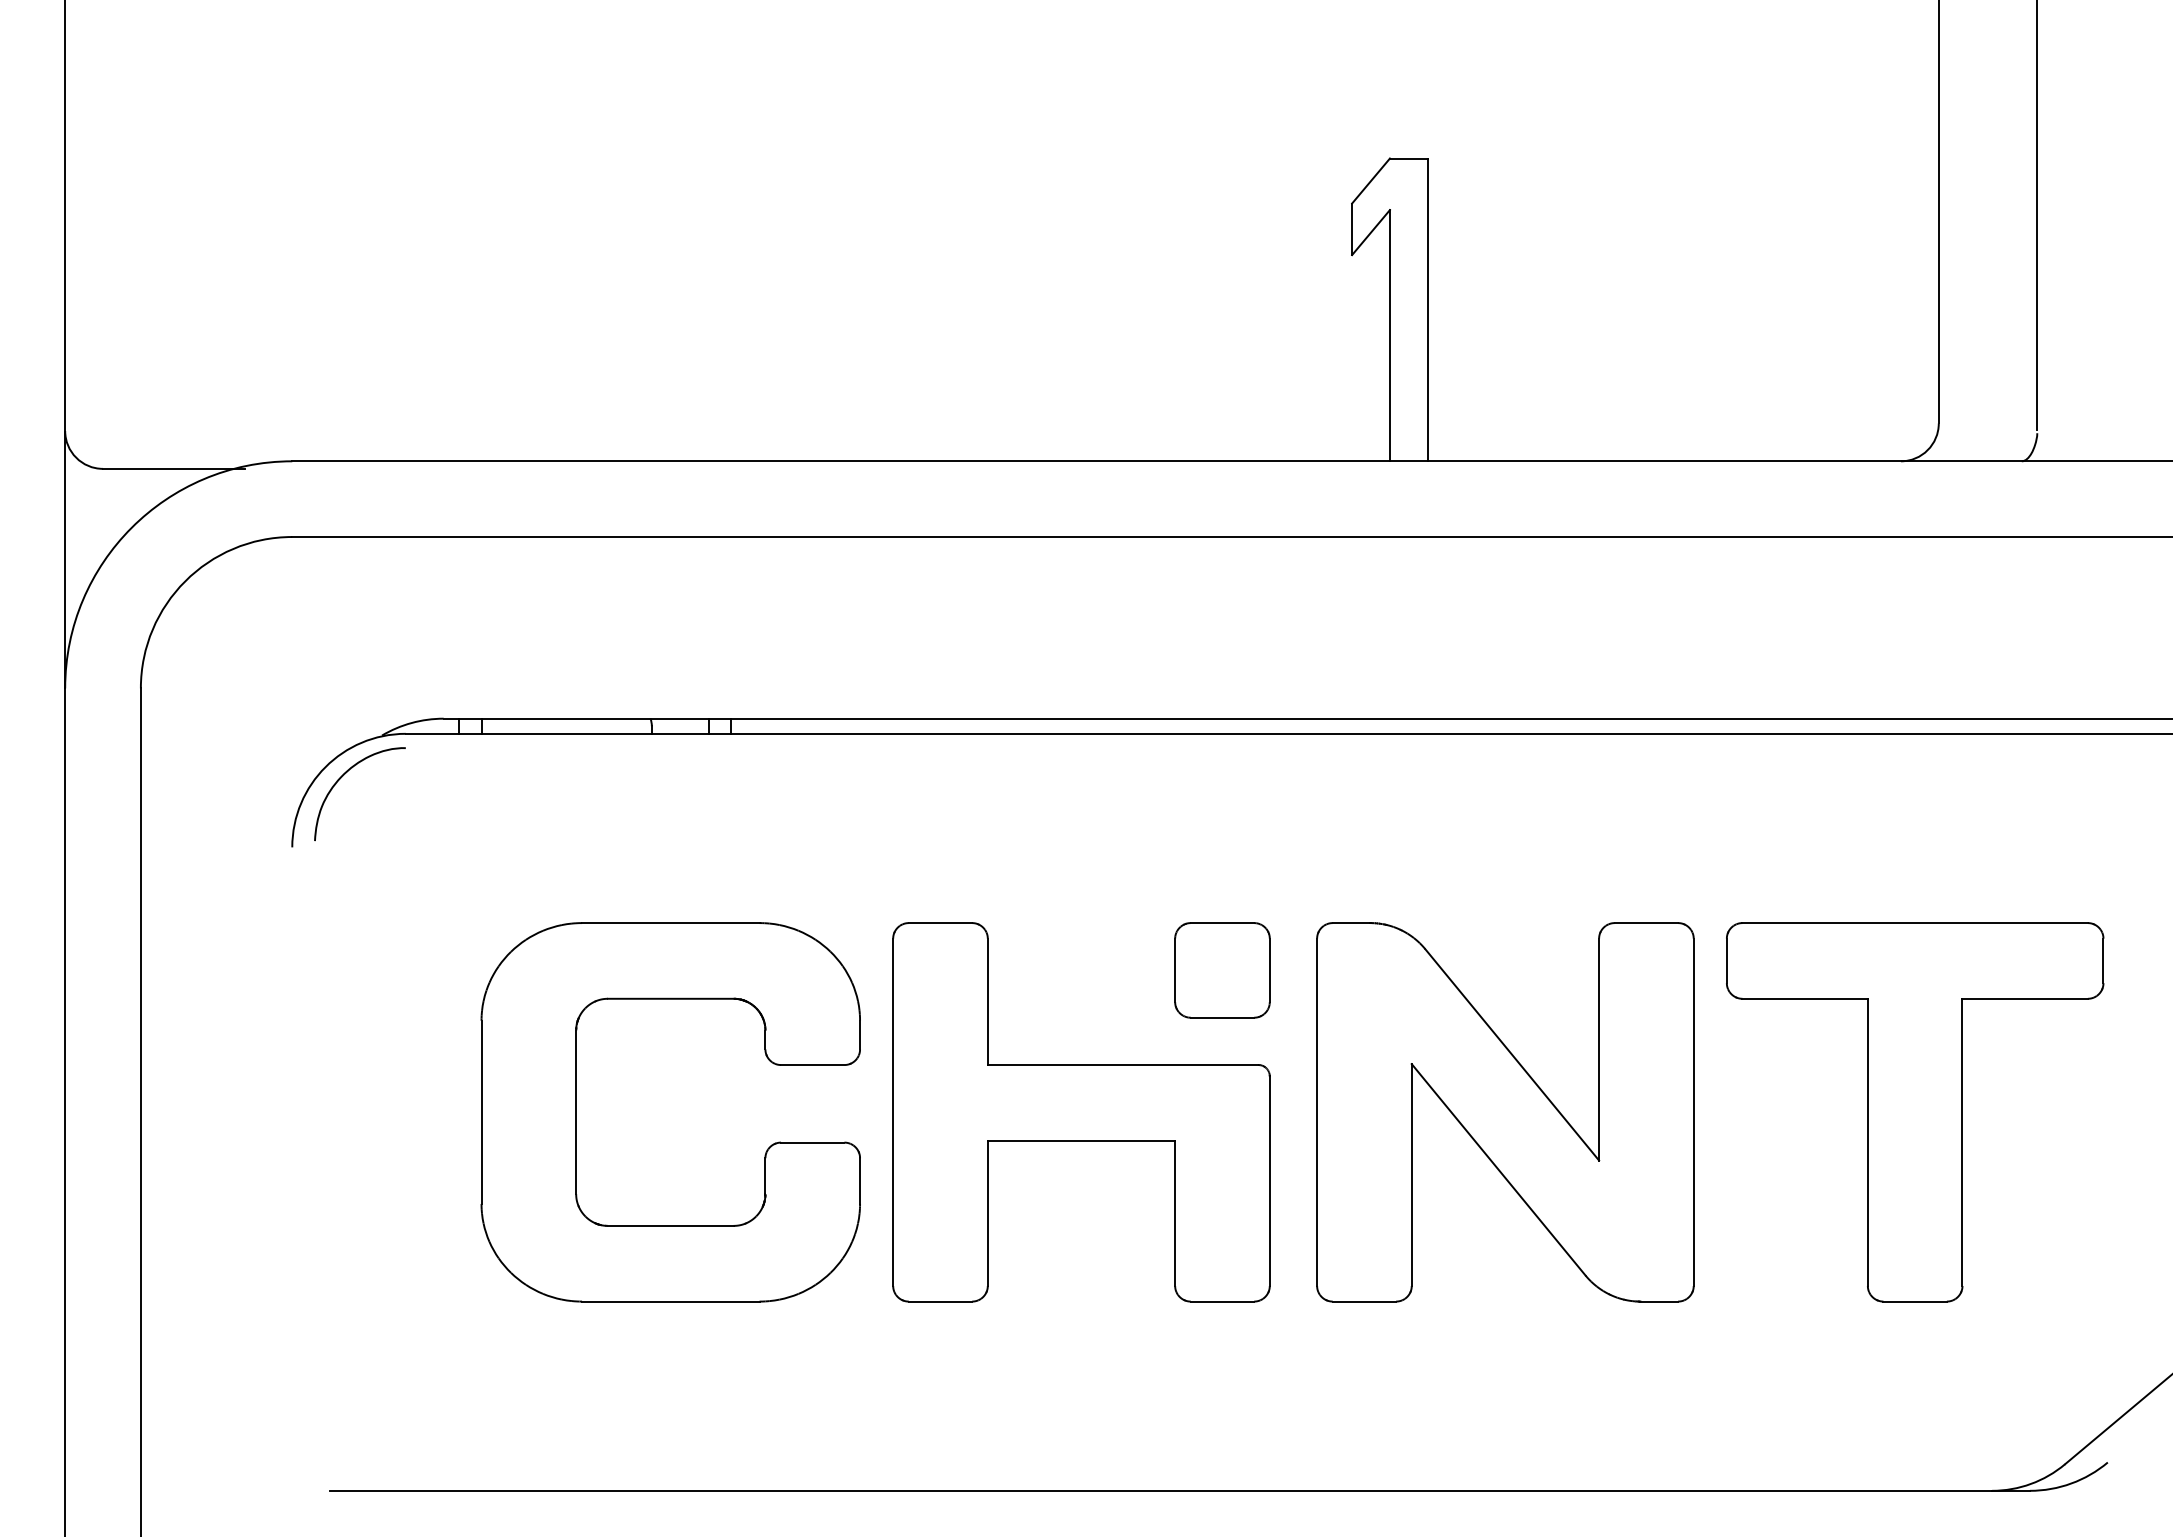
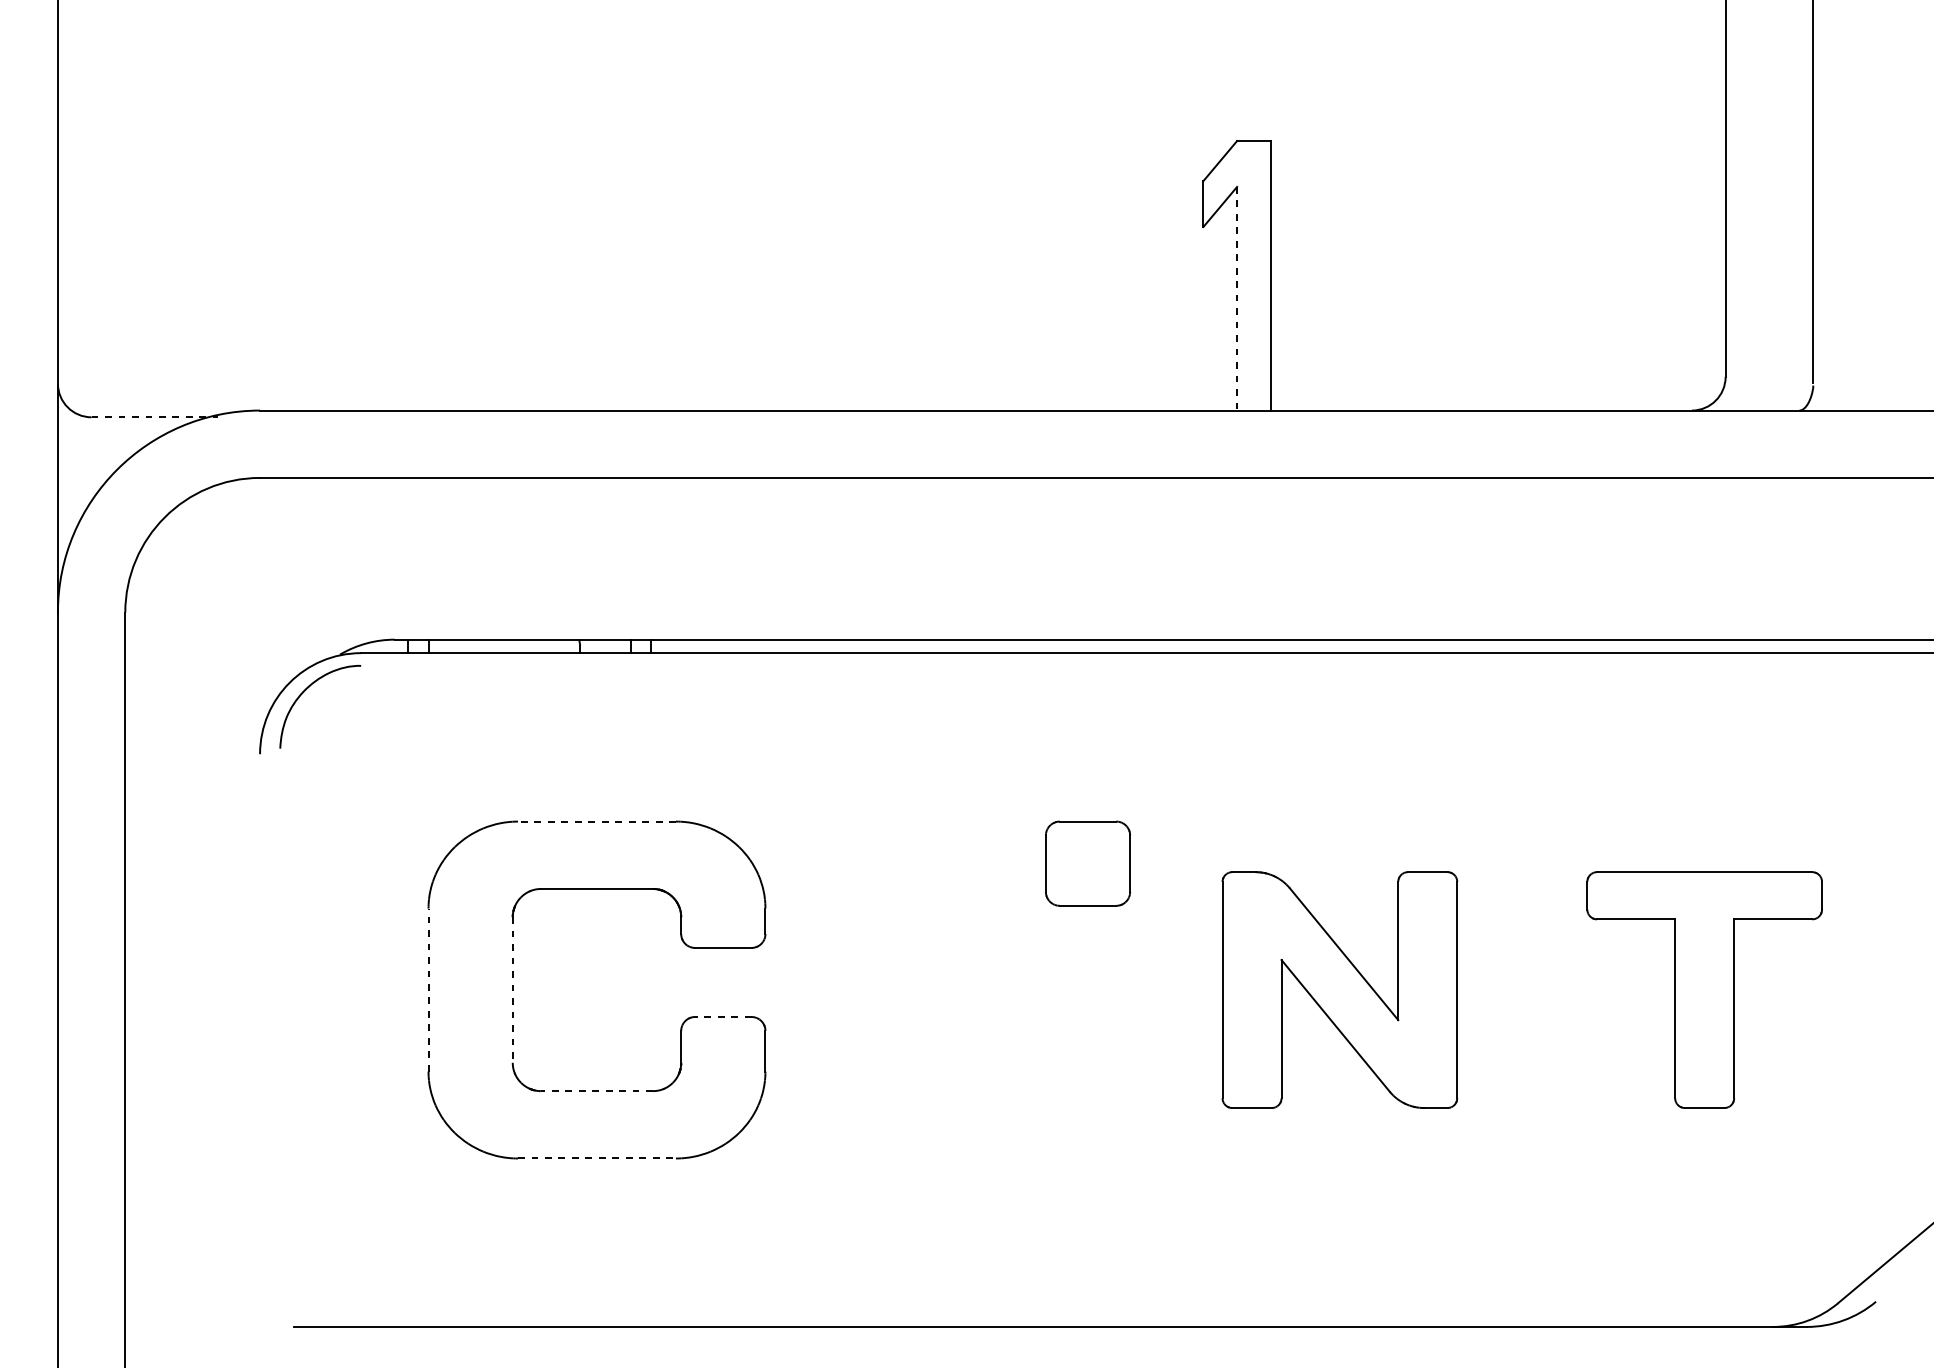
line: (1389, 335) -> (1236, 298), solid -> dashed
line: (173, 468) -> (154, 416), solid -> dashed
line: (670, 923) -> (596, 821), solid -> dashed
line: (481, 1112) -> (428, 990), solid -> dashed
line: (576, 1112) -> (513, 990), solid -> dashed
part: (1081, 1112) -> (962, 990), removed
part: (1505, 1112) -> (1339, 990), size x0.7
part: (1915, 1112) -> (1704, 990), size x0.7
line: (812, 1142) -> (723, 1016), solid -> dashed
line: (670, 1225) -> (596, 1090), solid -> dashed
line: (670, 1301) -> (596, 1158), solid -> dashed

